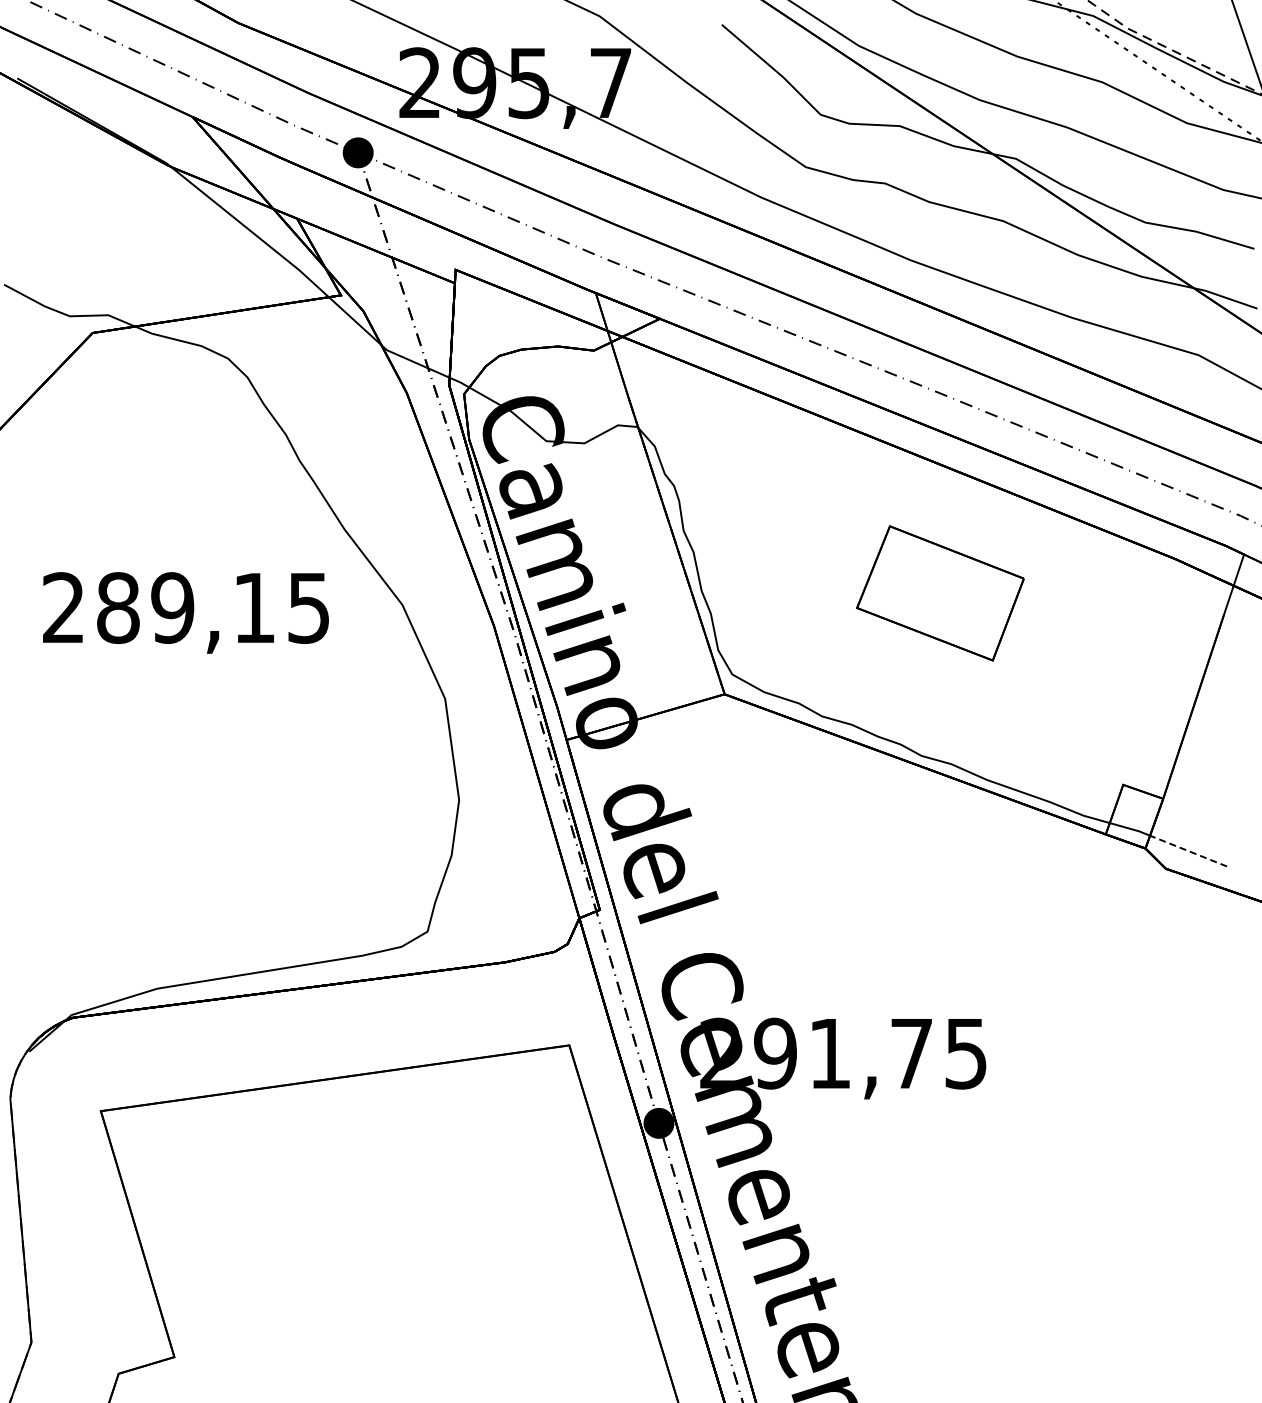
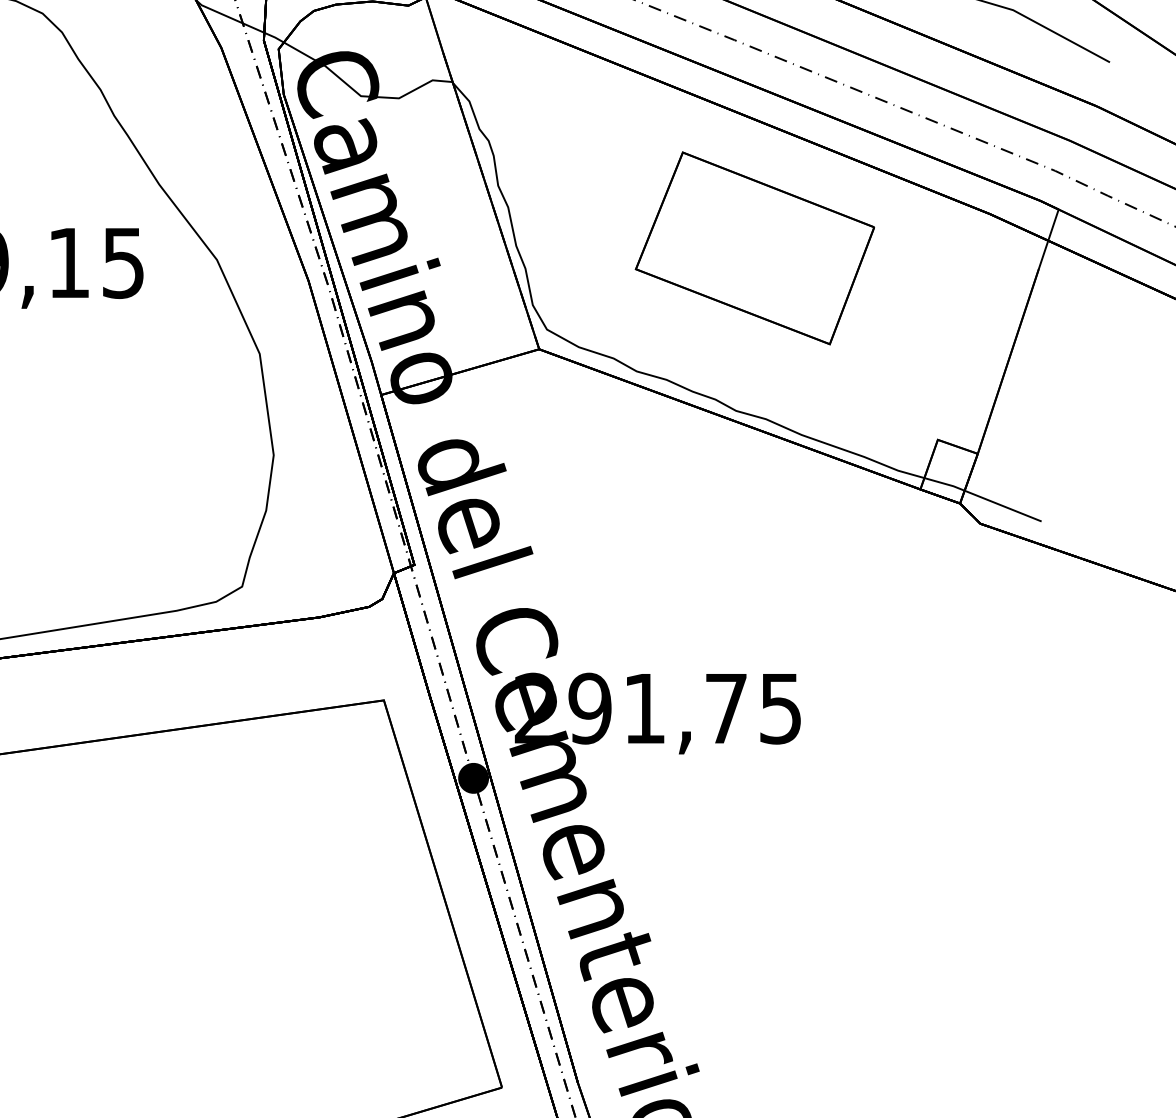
part: (940, 593) -> (755, 248), size x1.43
line: (1188, 850) -> (1003, 505), dashed -> solid

